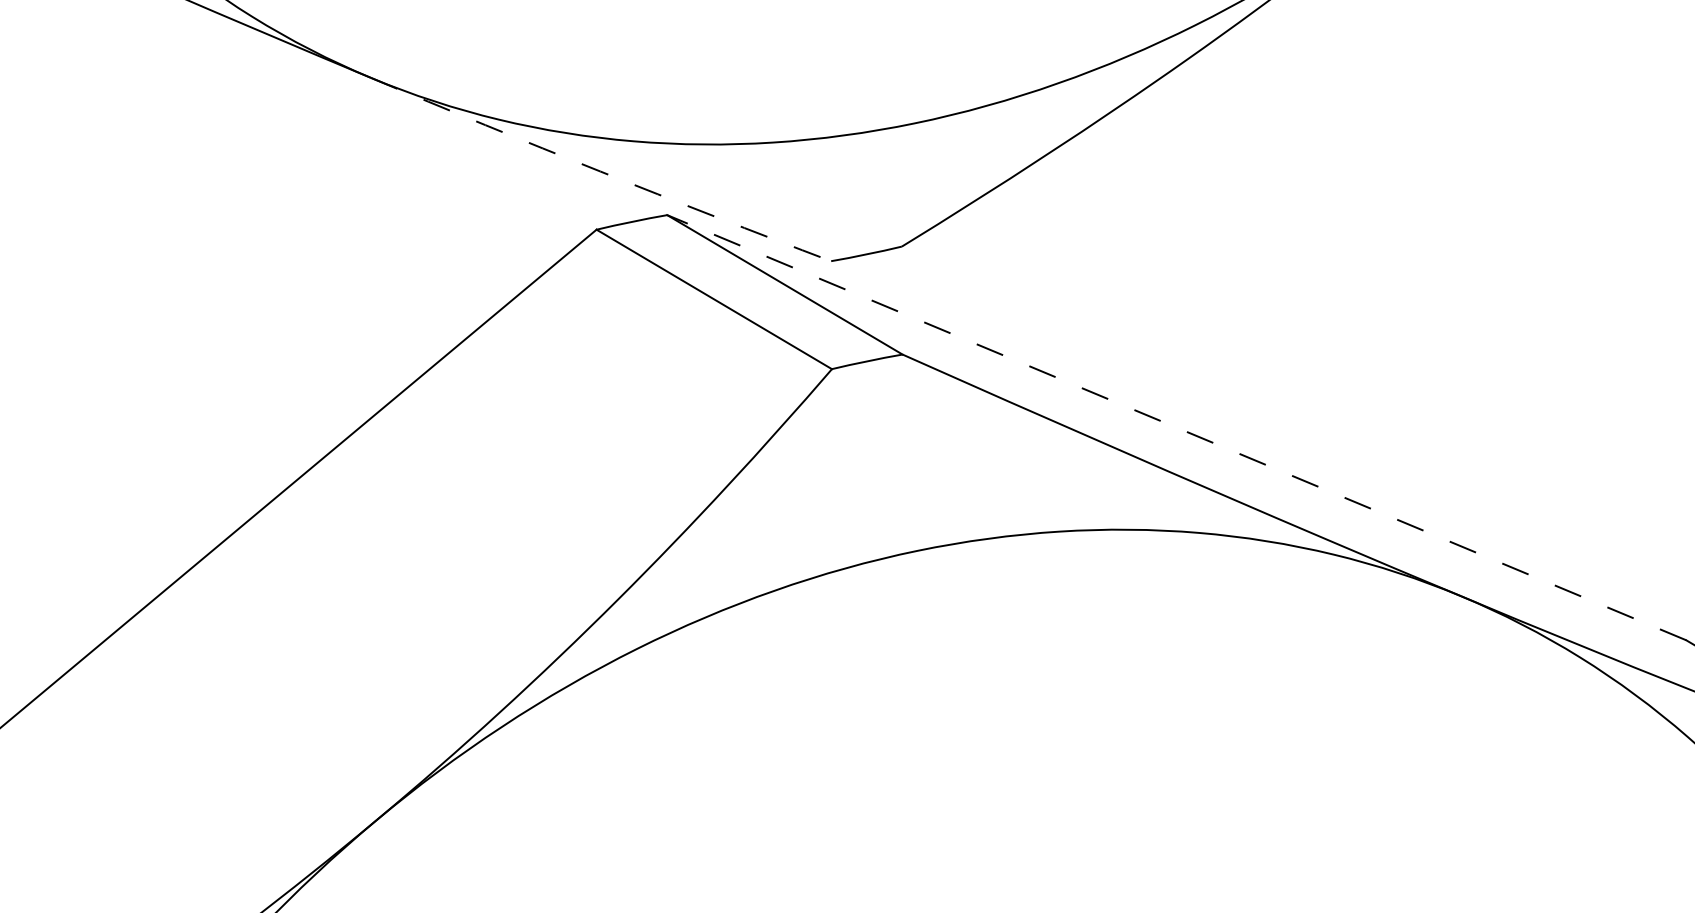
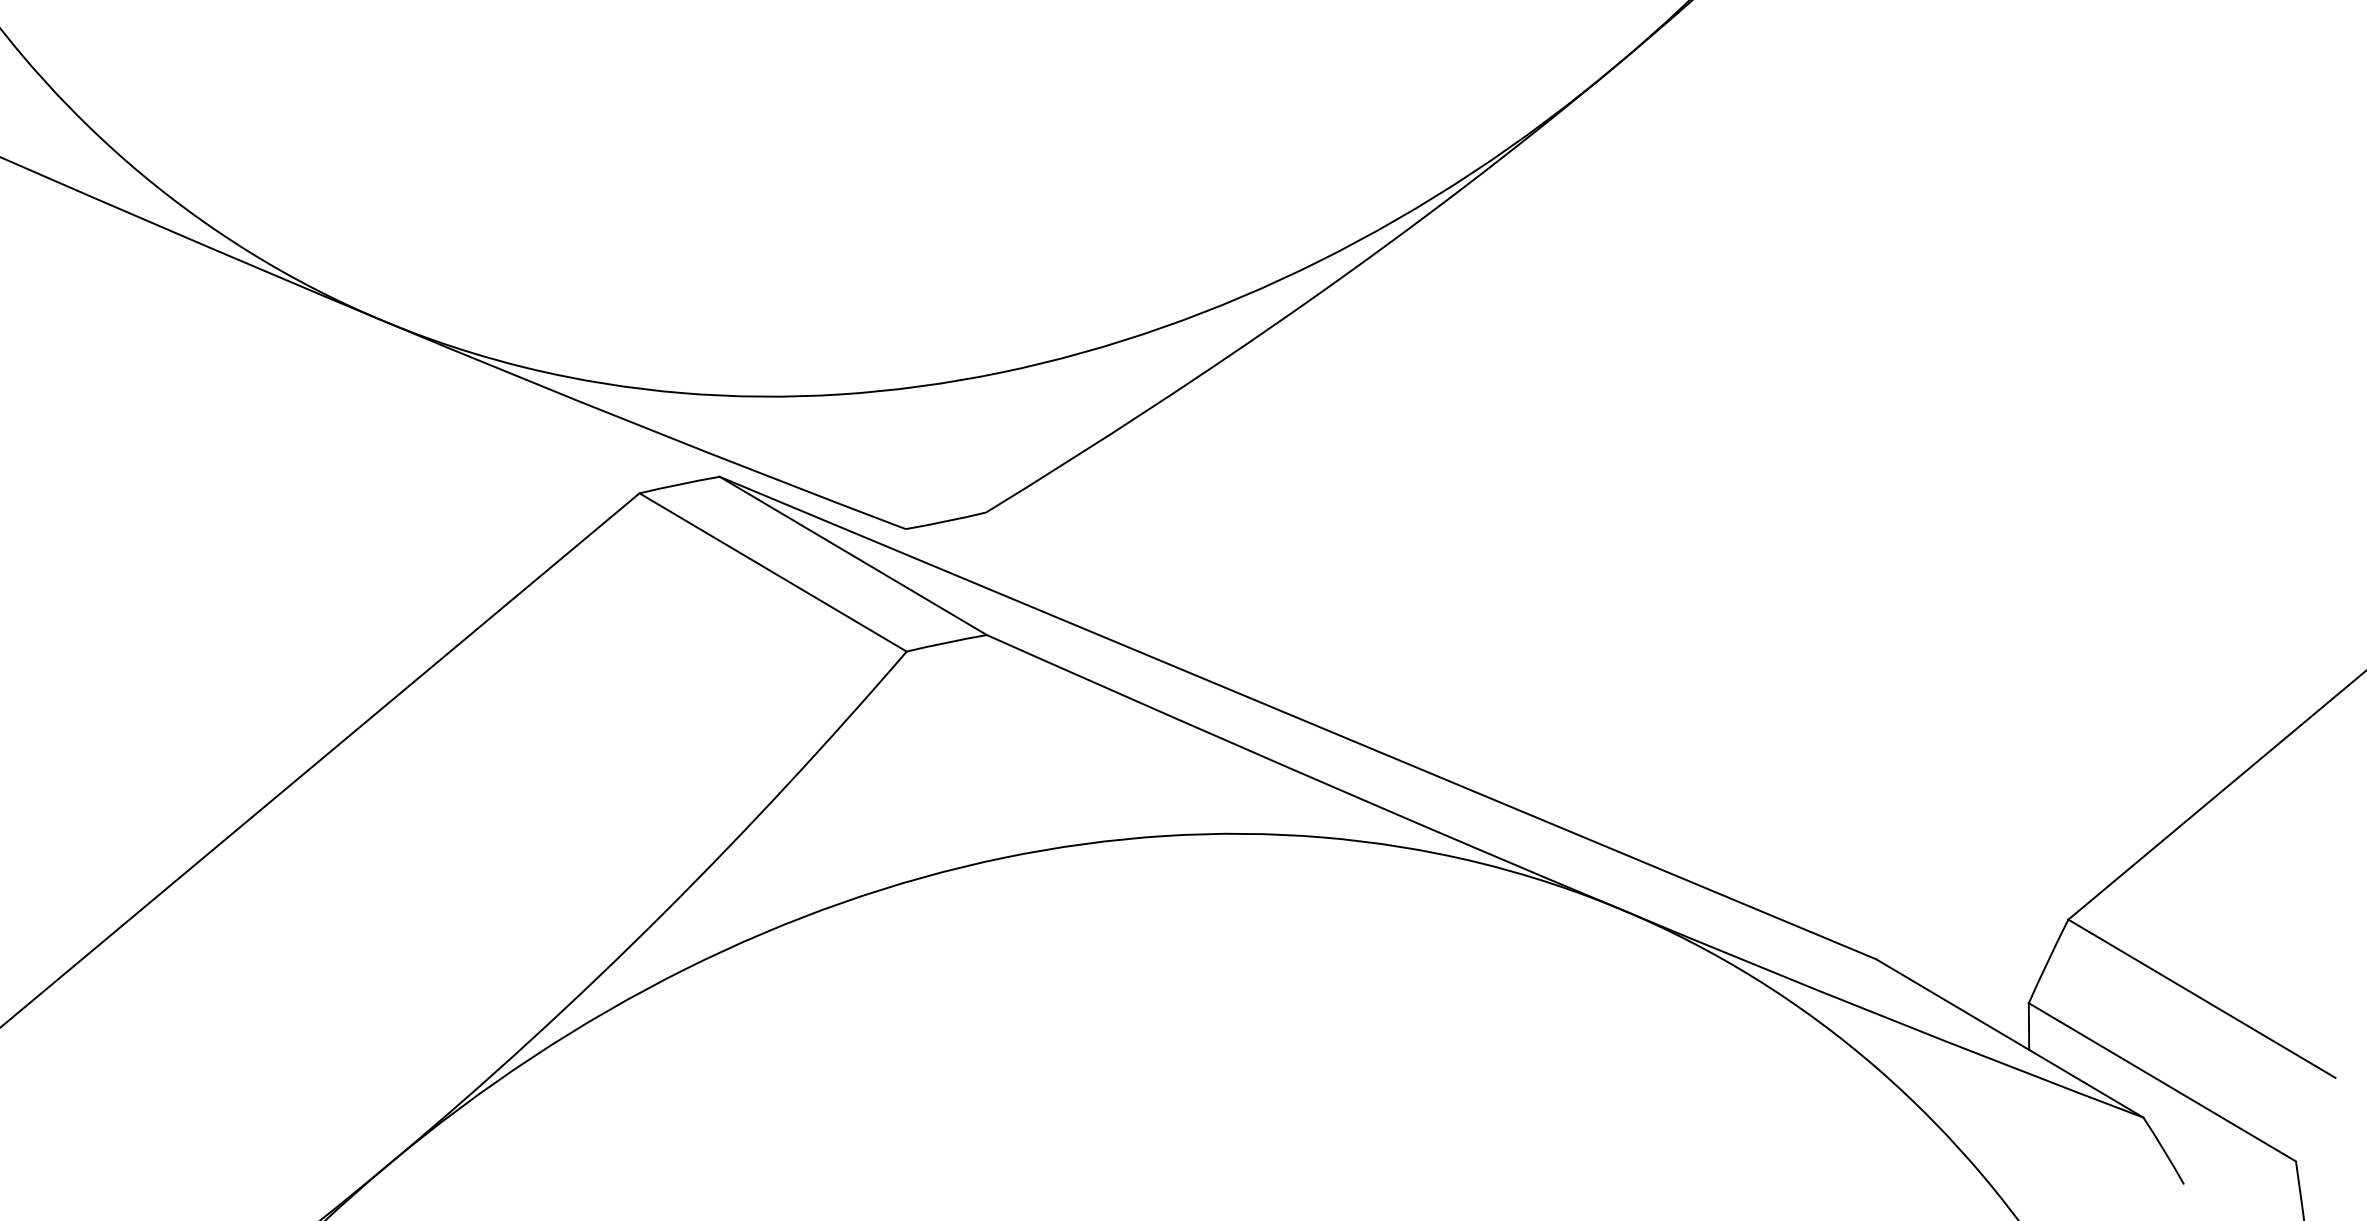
arc: (600, 171) -> (643, 427), dashed -> solid
line: (1177, 428) -> (1298, 718), dashed -> solid

